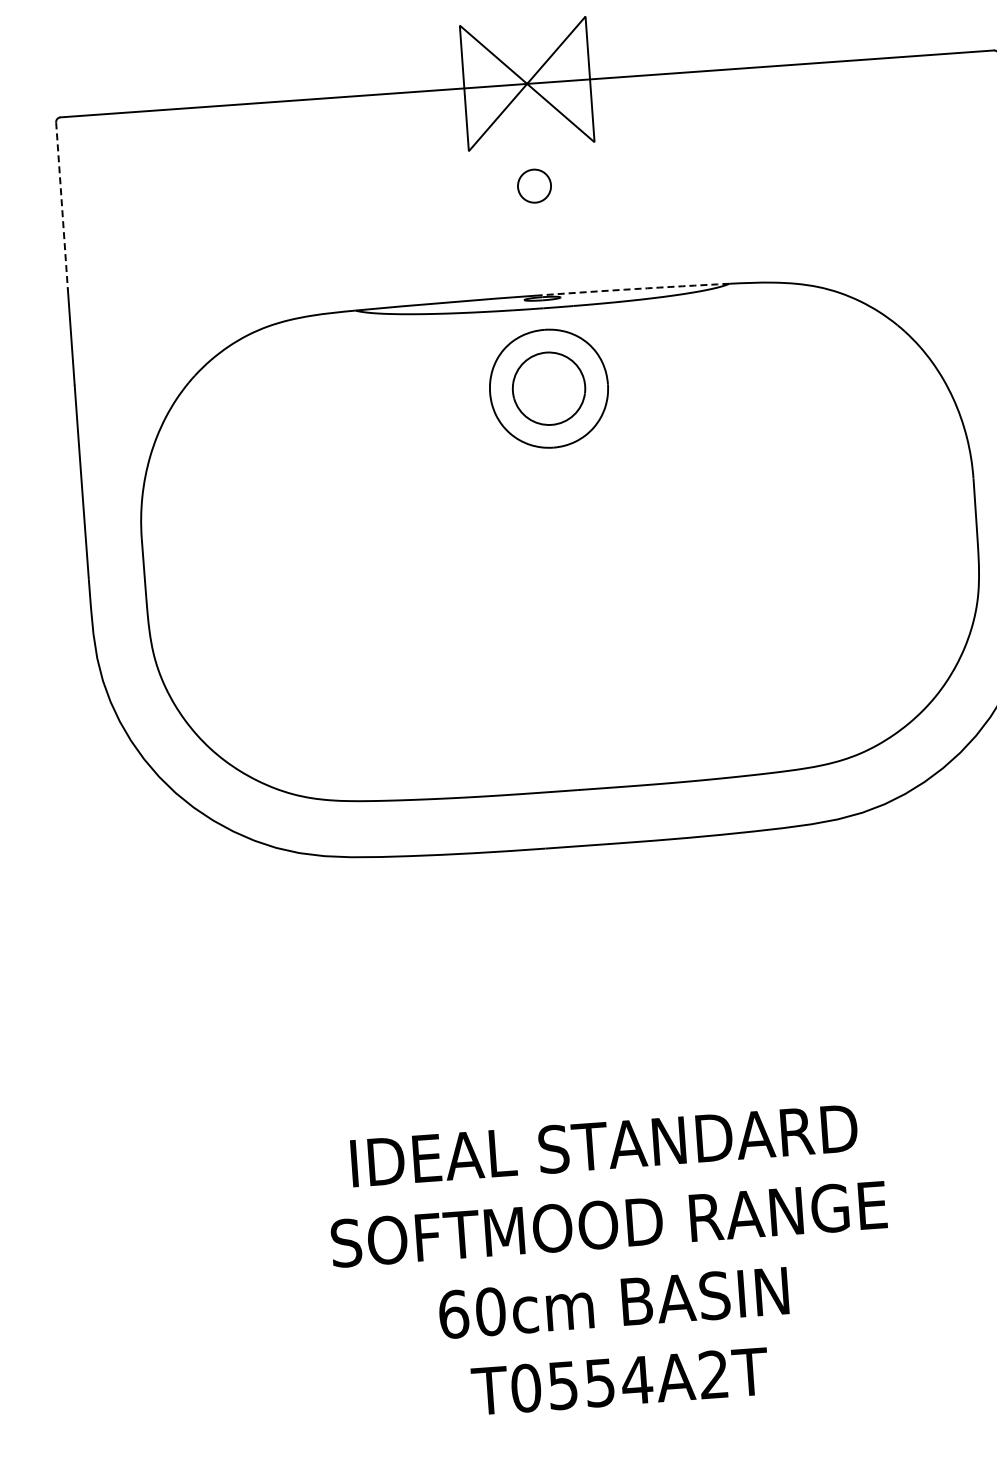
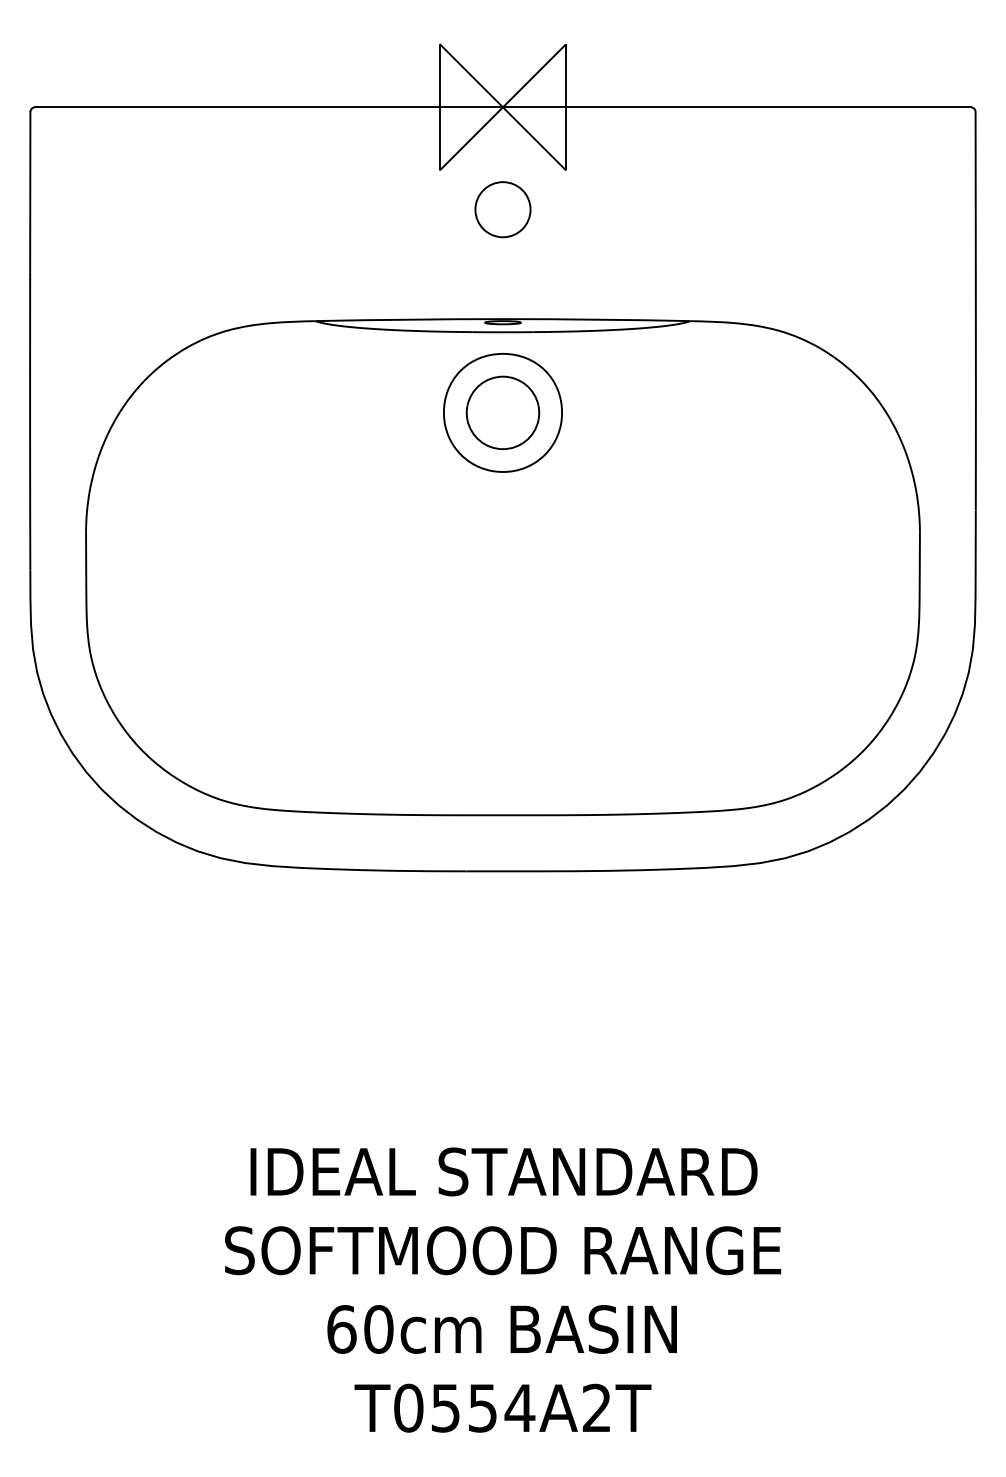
circle: (534, 185) -> (502, 209), size x1.67
line: (62, 205) -> (30, 195), dashed -> solid
arc: (635, 288) -> (596, 319), dashed -> solid

